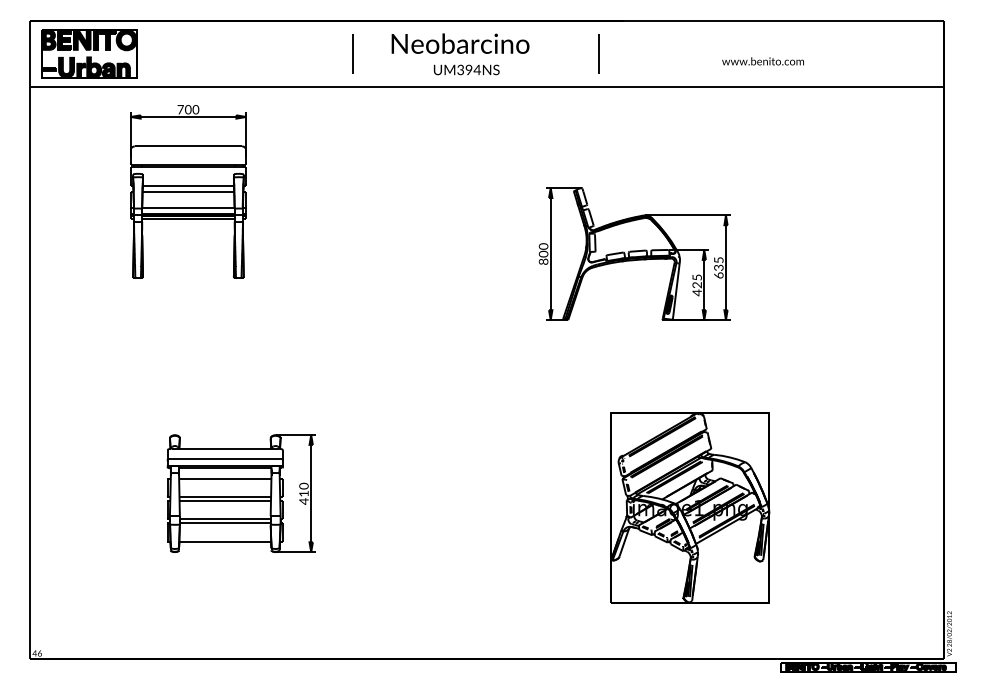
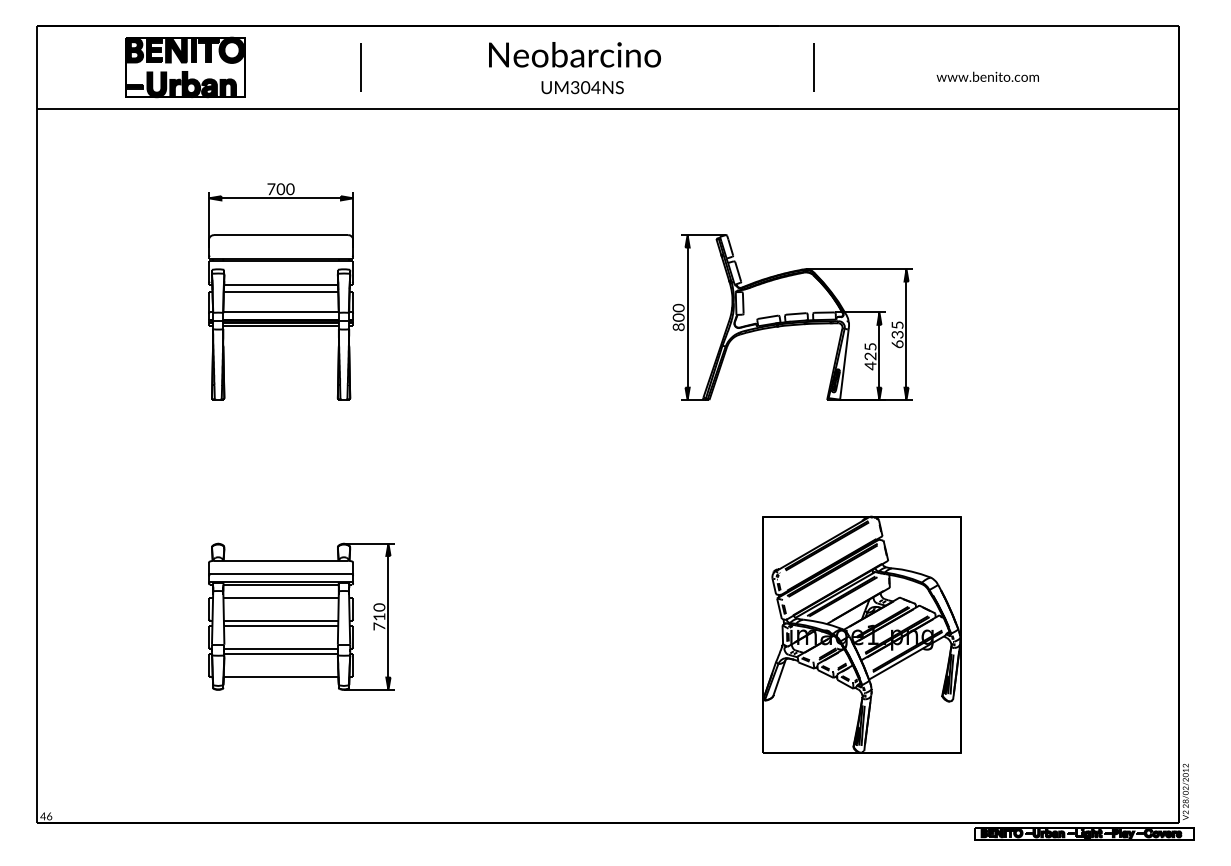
part: (89, 53) -> (185, 67), moved
line: (352, 53) -> (360, 67), moved
line: (597, 53) -> (813, 67), moved
text: (762, 61) -> (987, 76), moved
text: (468, 70) -> (585, 88), UM394NS -> UM304NS
part: (187, 191) -> (280, 291), moved
text: (304, 501) -> (379, 626), 410 -> 710

